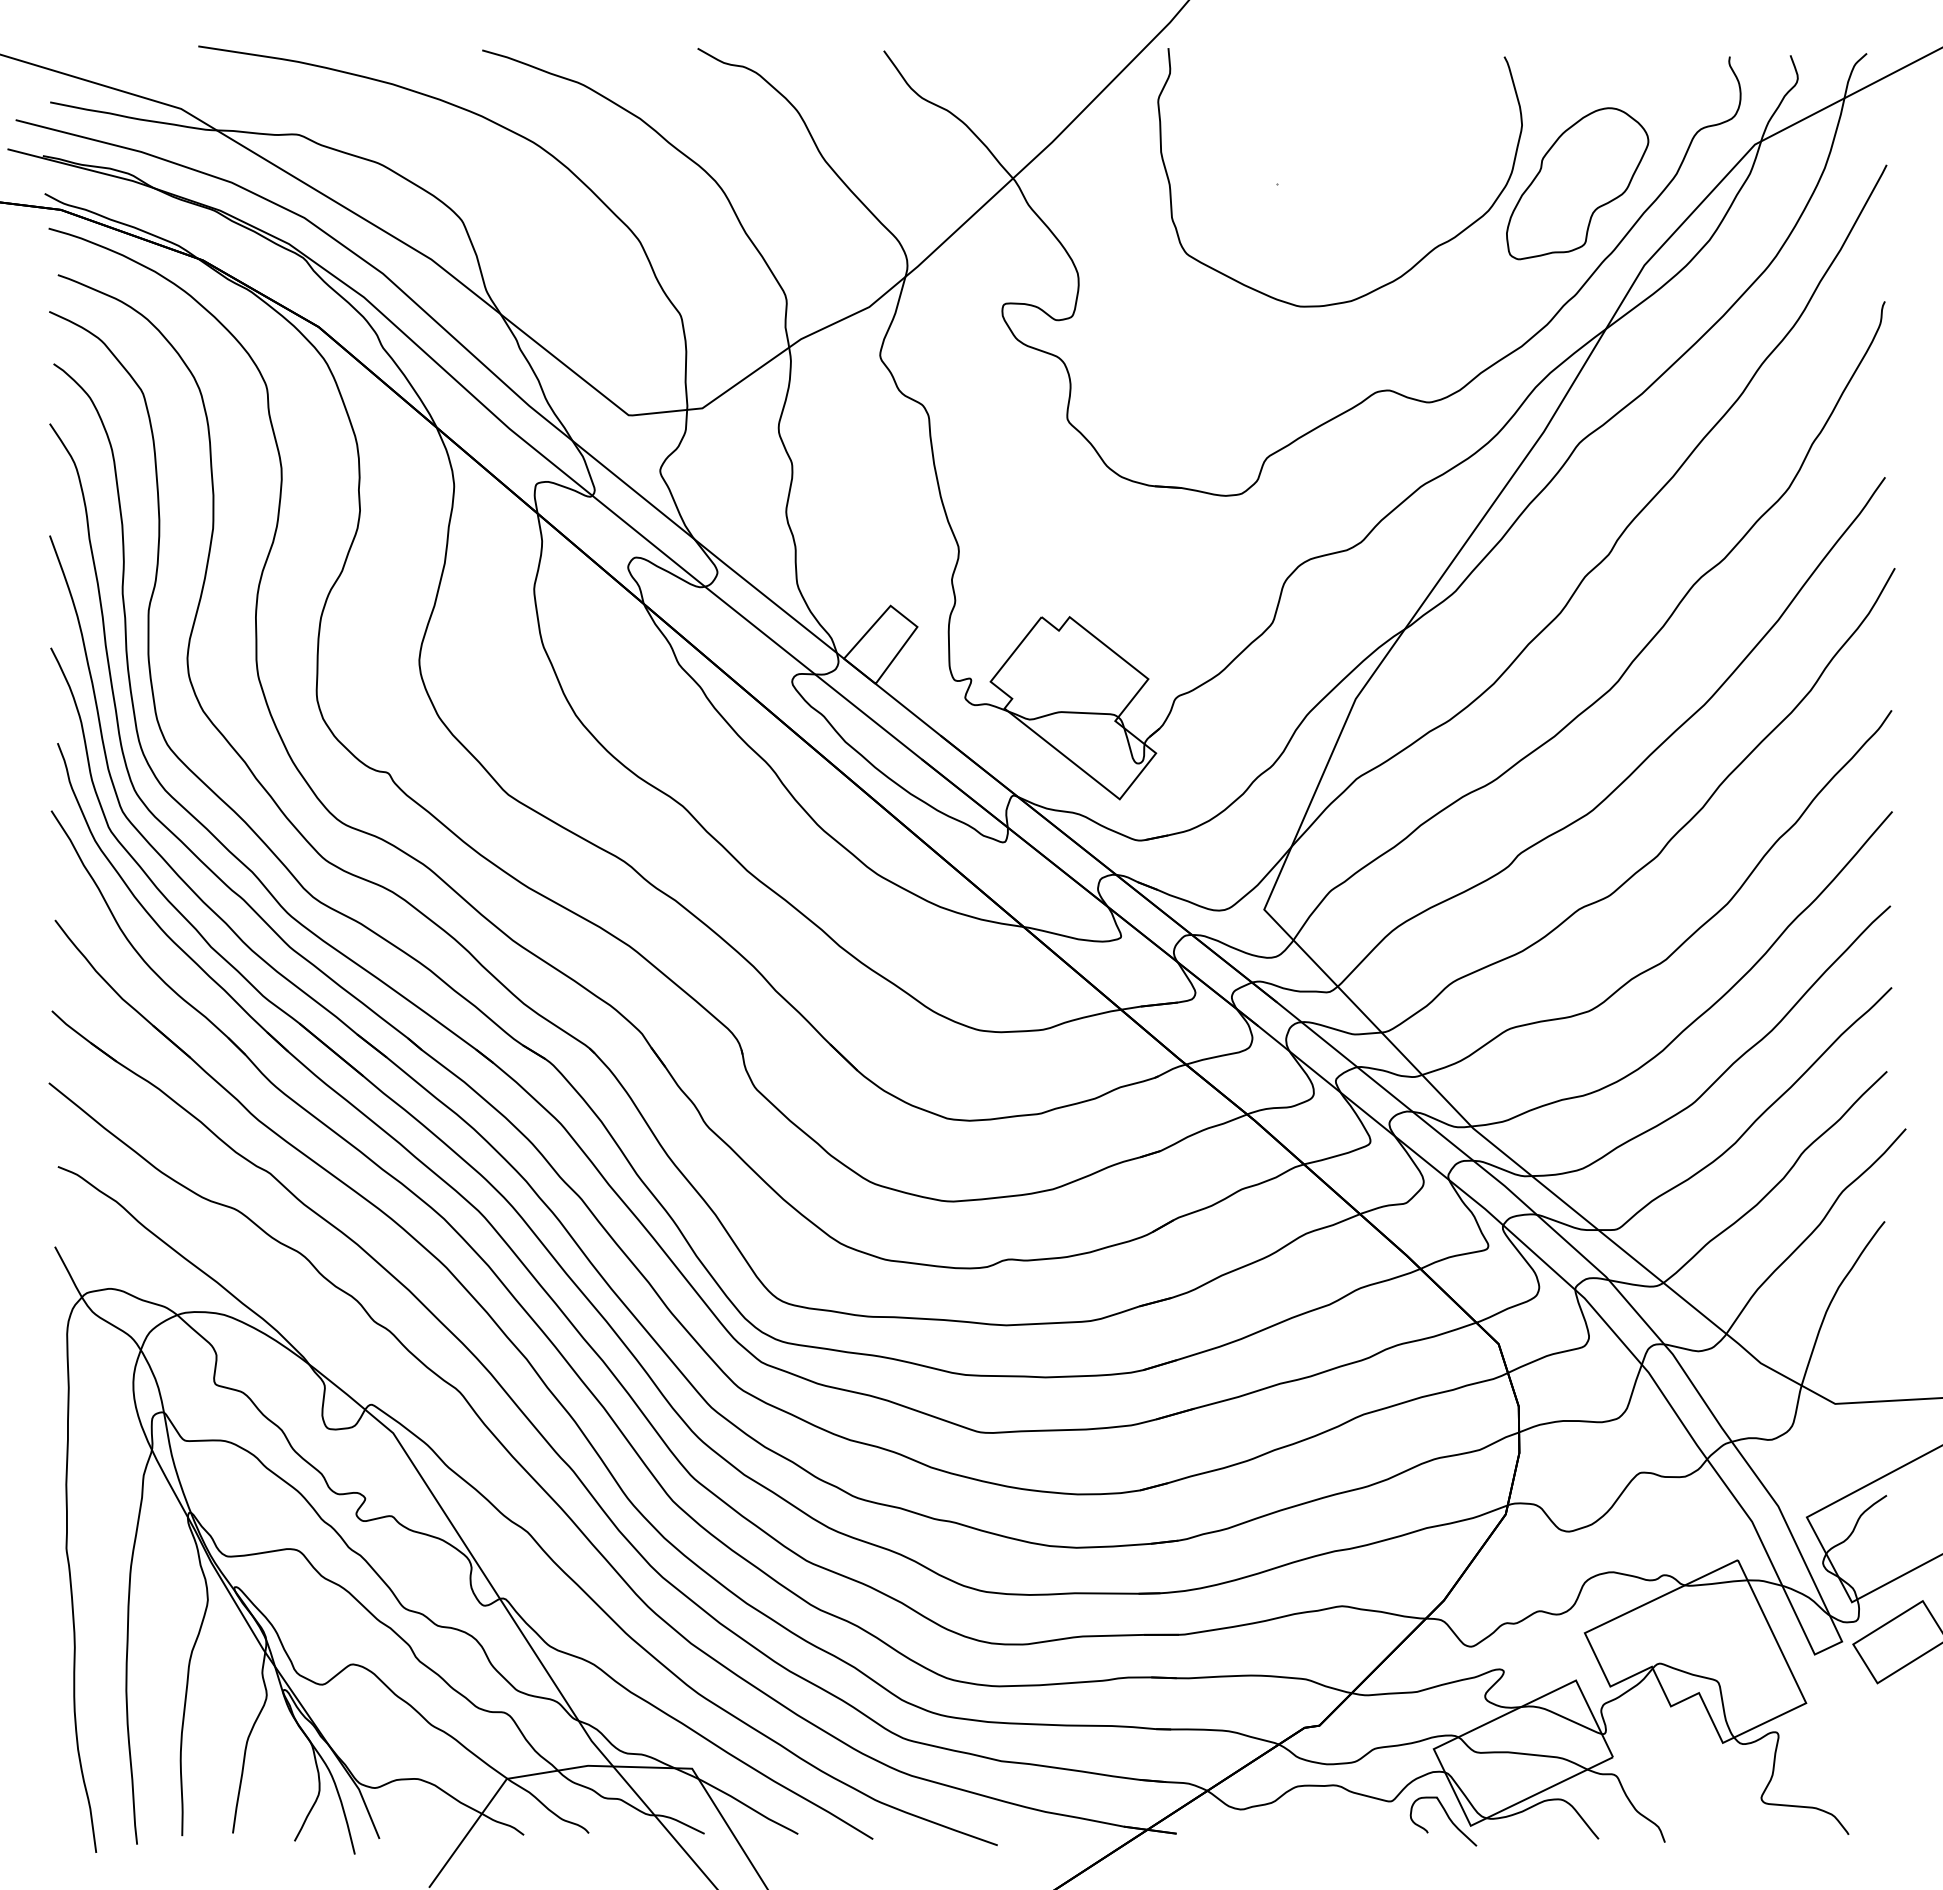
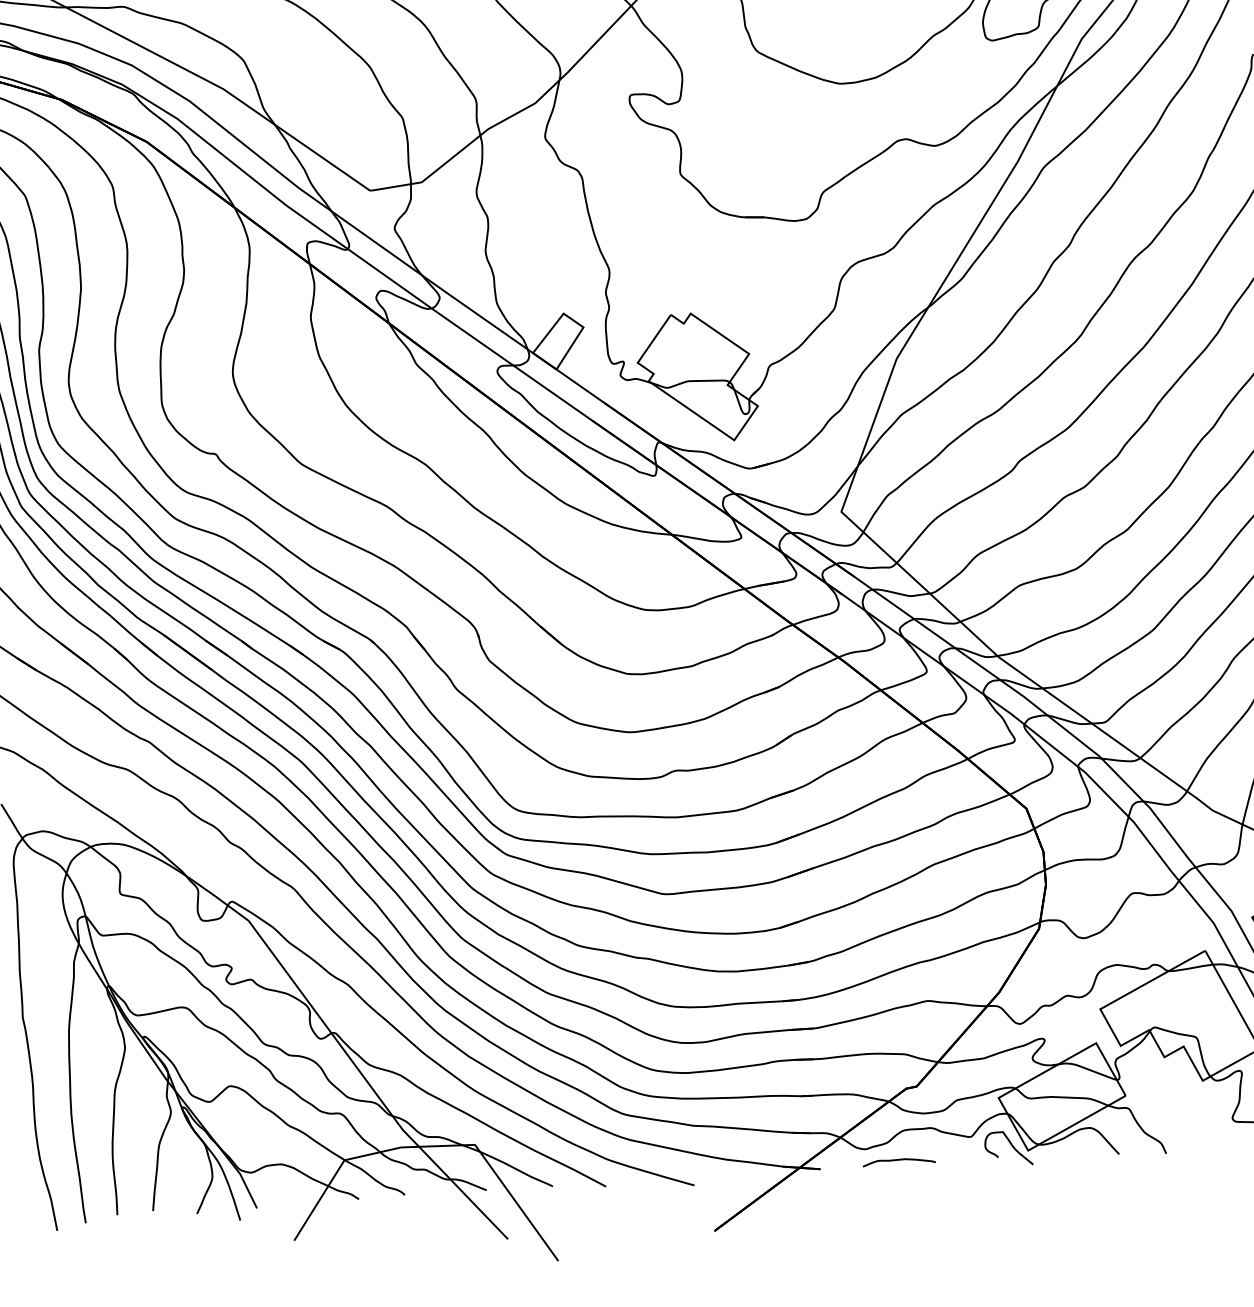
curve: (1287, 1828) -> (898, 1160), added

